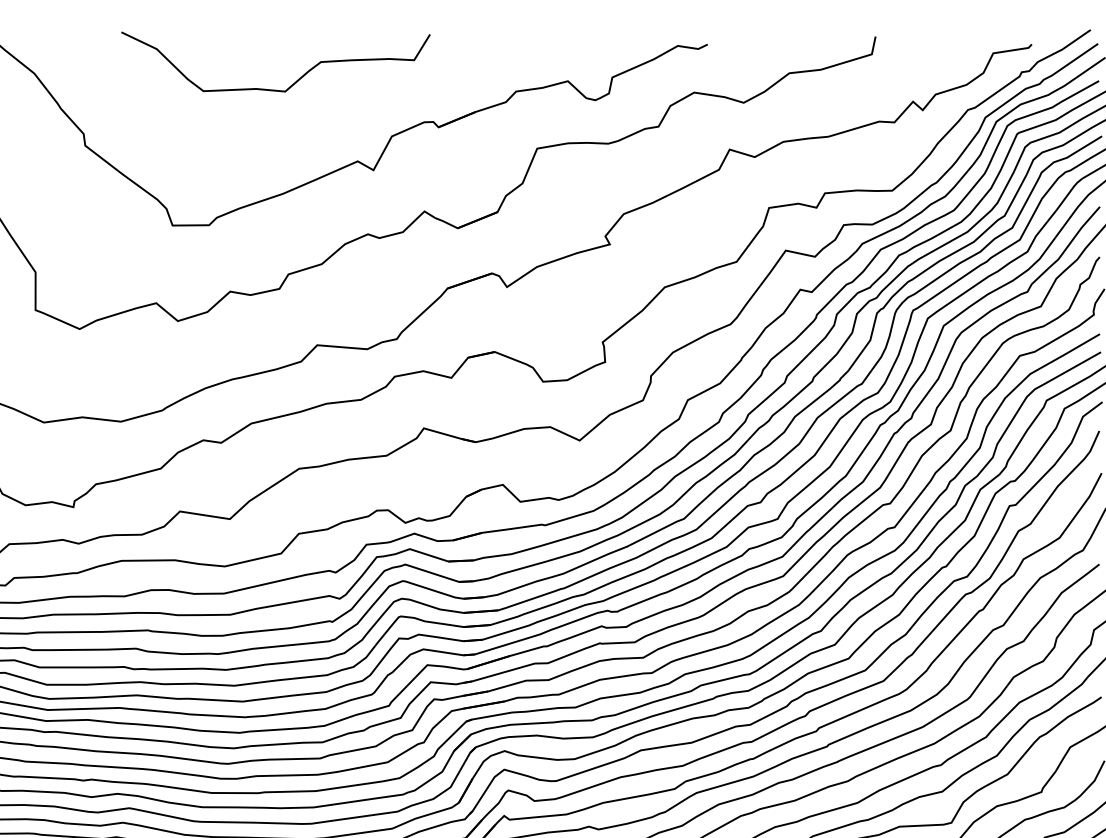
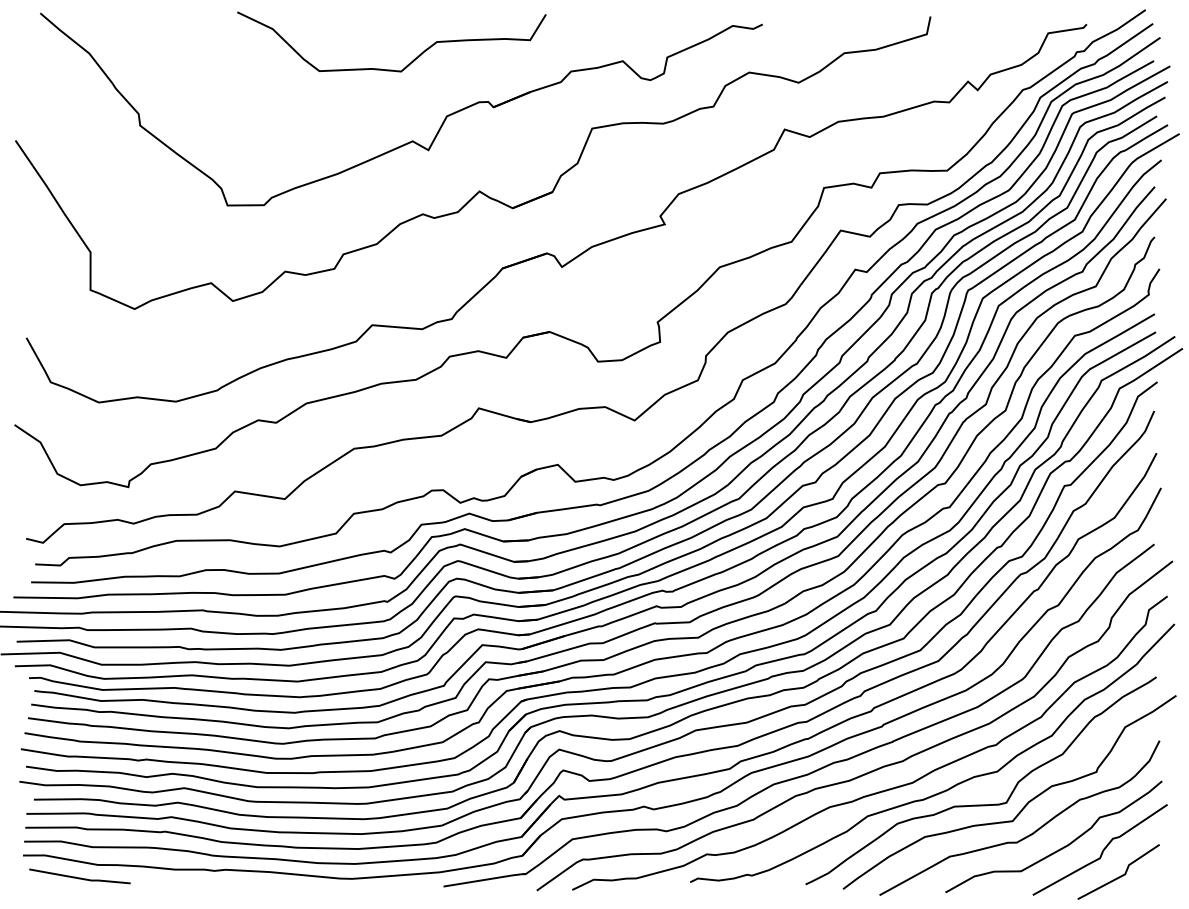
curve: (275, 89) -> (391, 69), moved

